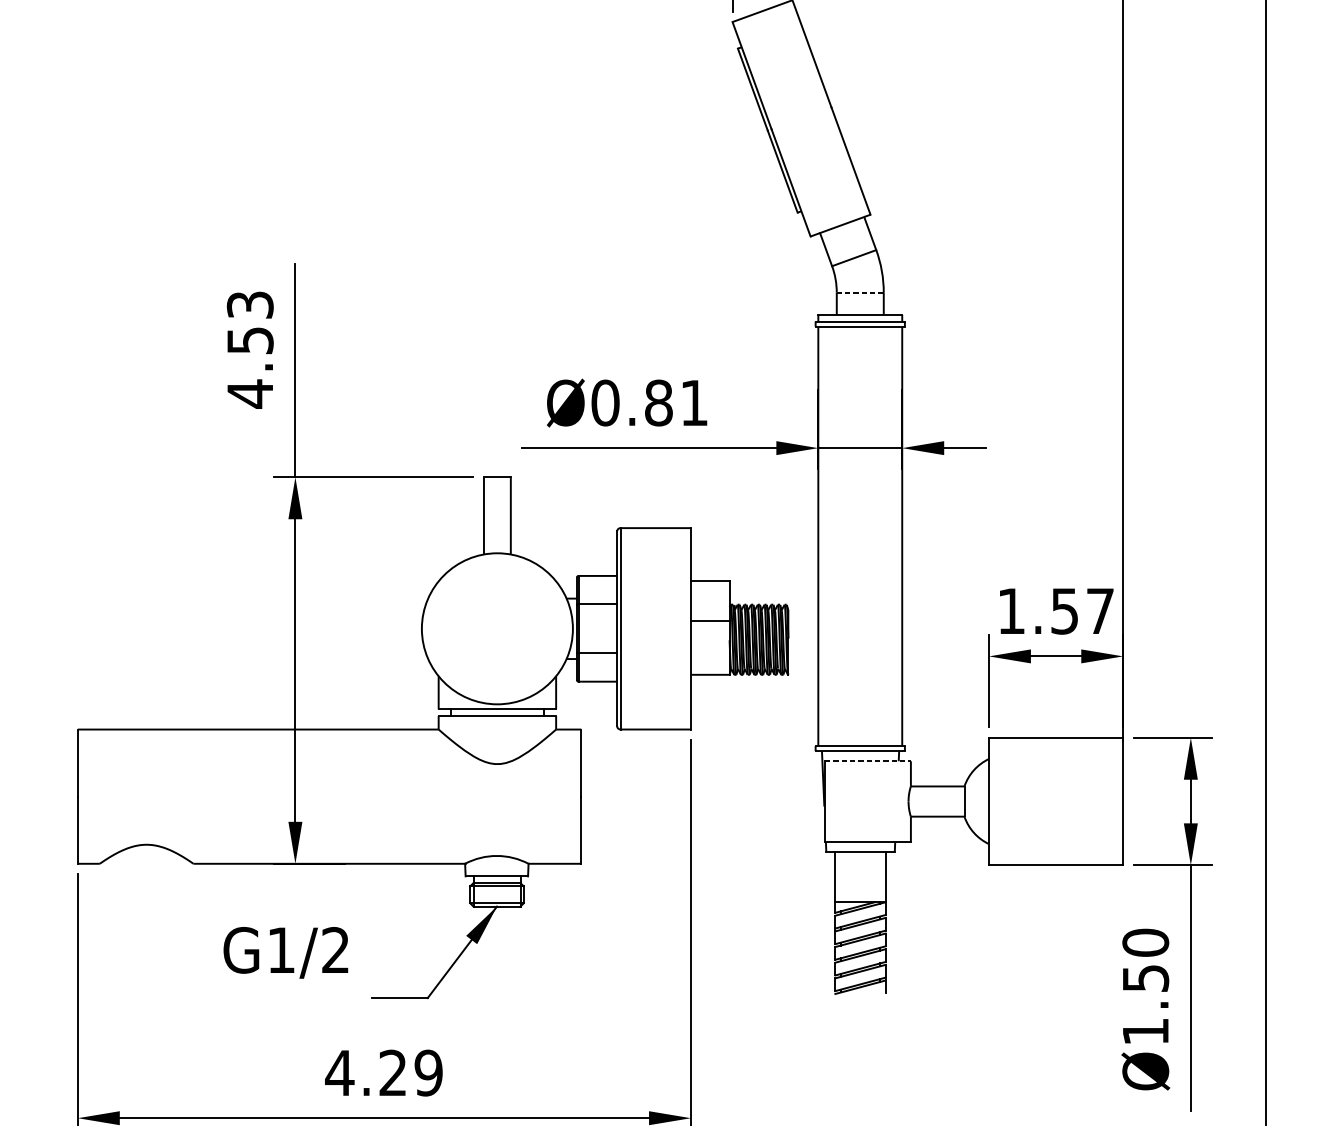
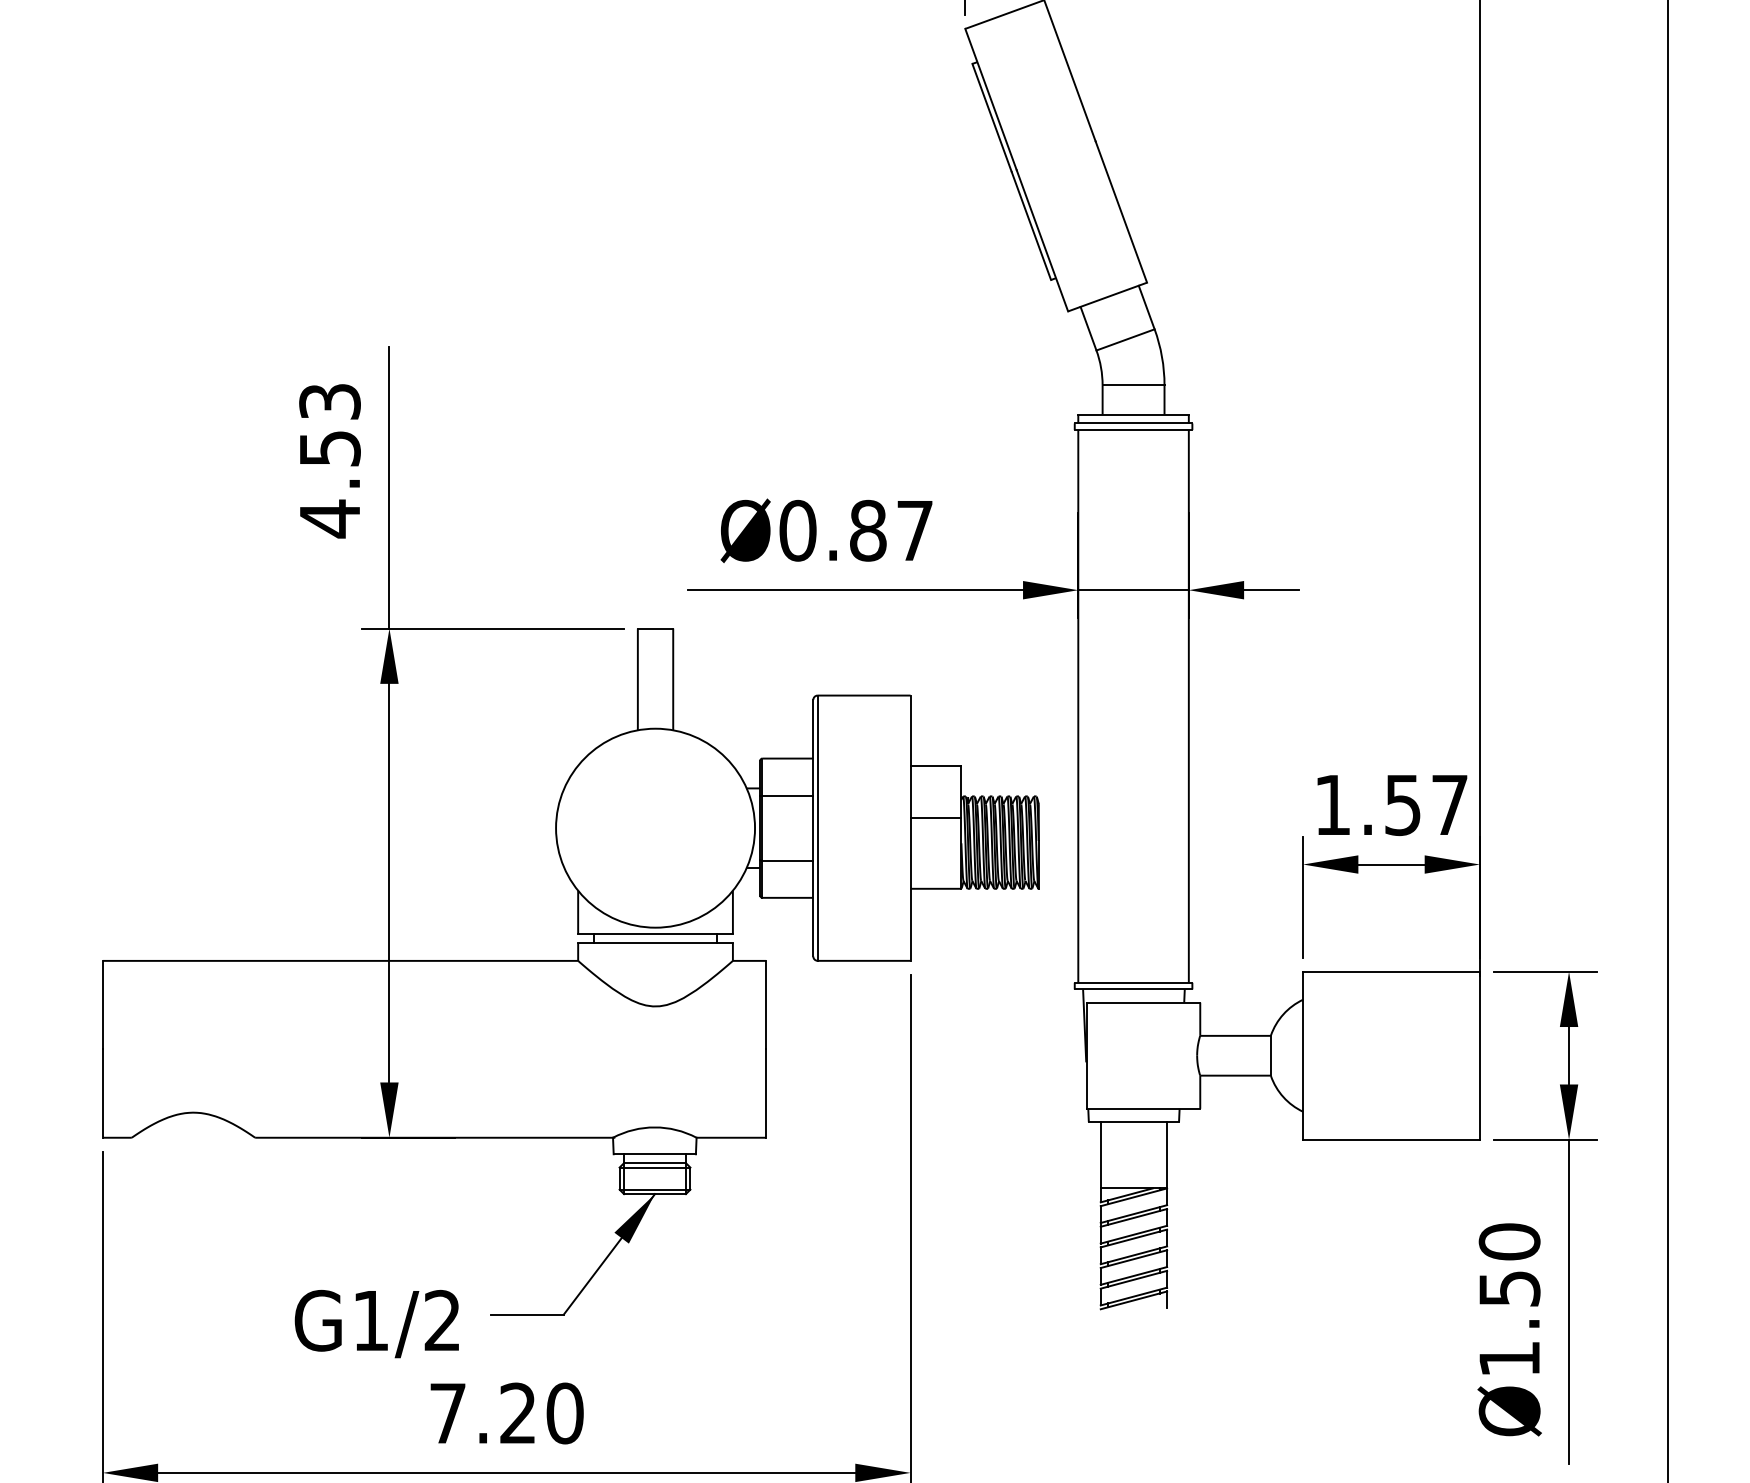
line: (860, 292) -> (1133, 385), dashed -> solid
text: (693, 402) -> (914, 530), Ø0.81 -> Ø0.87
line: (867, 761) -> (1143, 1002), dashed -> solid
text: (285, 953) -> (376, 1324), moved
text: (383, 1073) -> (505, 1413), 4.29 -> 7.20

